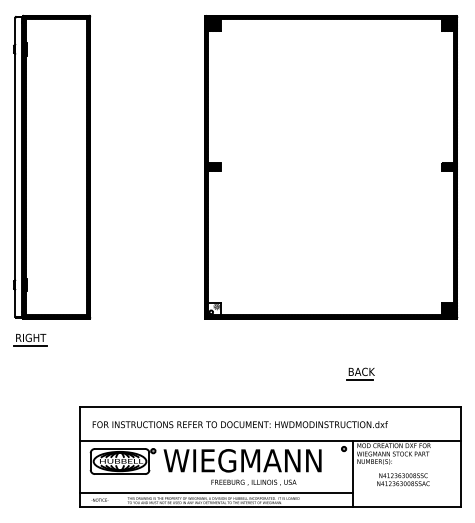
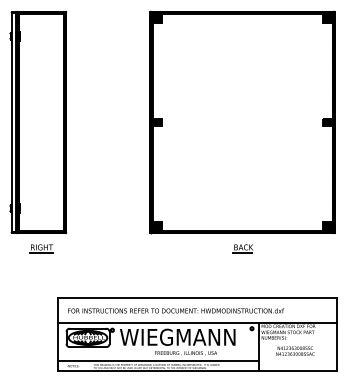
hatch: (212, 310) -> (155, 227), added
part: (30, 339) -> (41, 248), moved
part: (360, 373) -> (242, 248), moved

